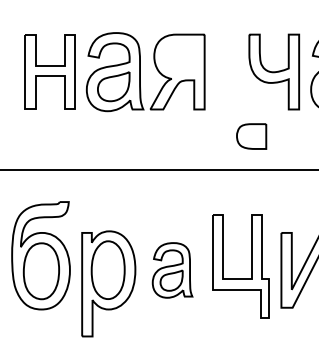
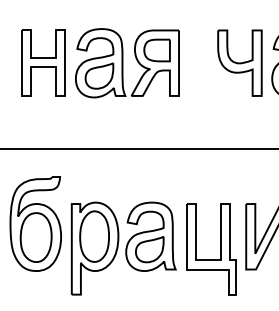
part: (251, 136) -> (157, 50), moved
part: (251, 266) -> (220, 249), moved
part: (172, 270) -> (150, 236), size x1.43

